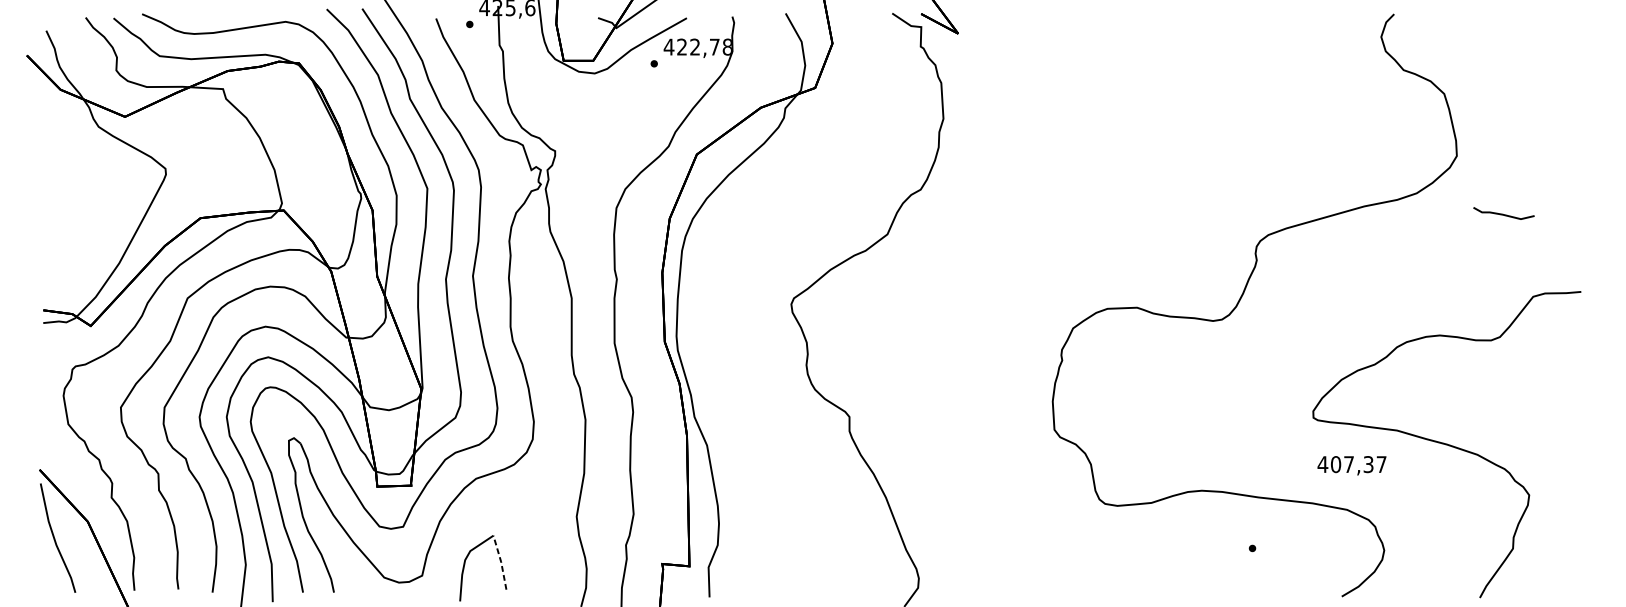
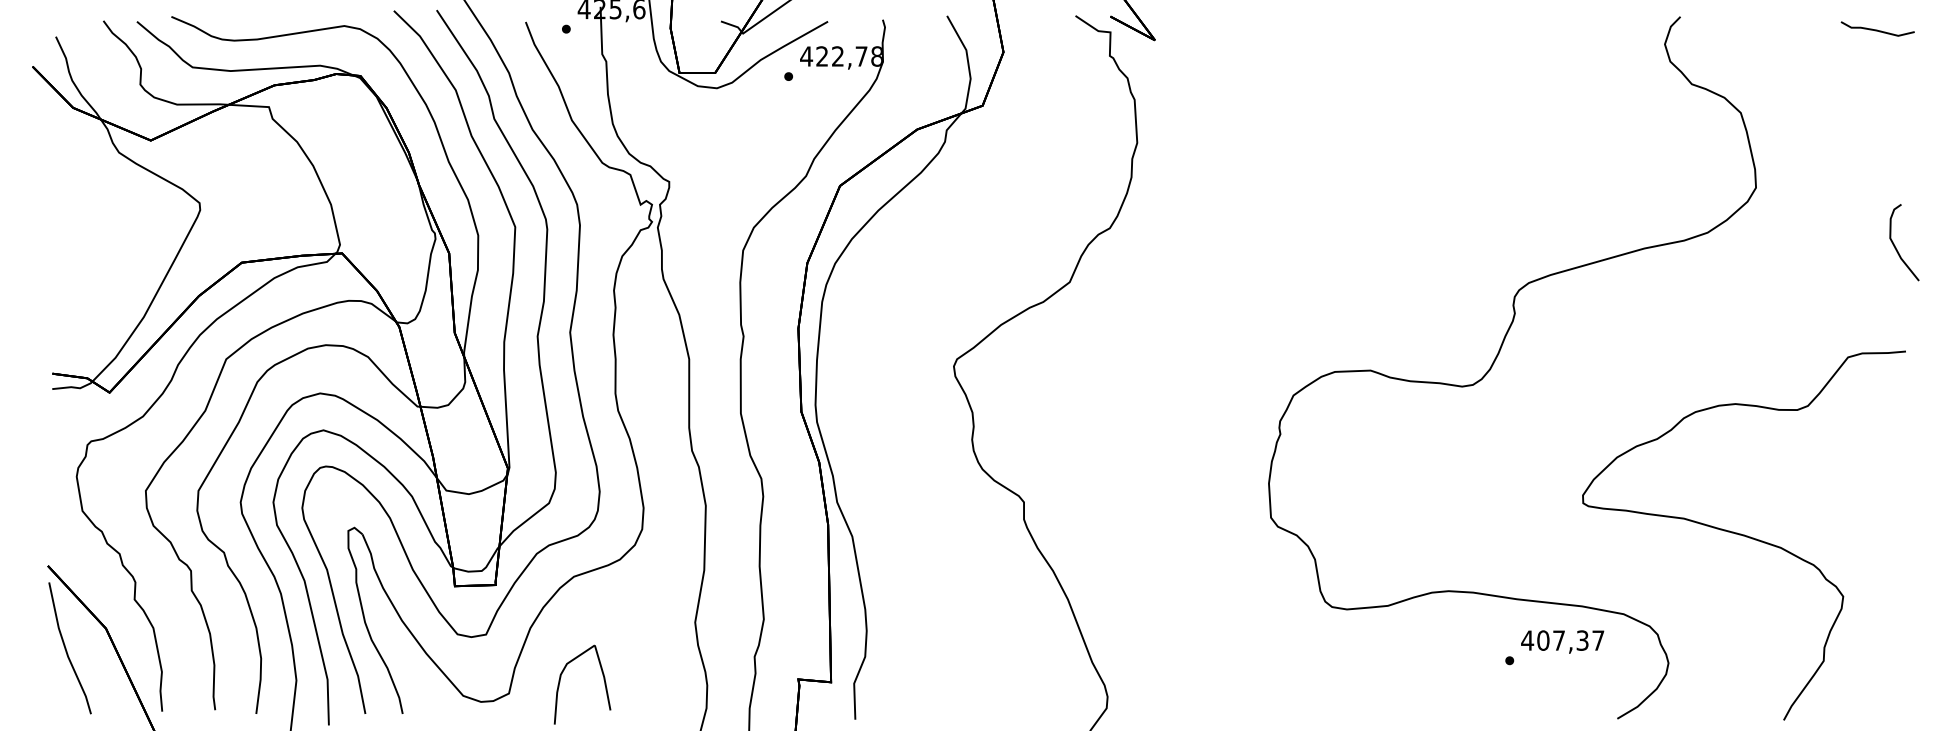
curve: (1573, 205) -> (1896, 247), added
curve: (1503, 213) -> (1877, 29), moved
text: (1351, 465) -> (1562, 641), moved
line: (501, 562) -> (604, 677), dashed -> solid

